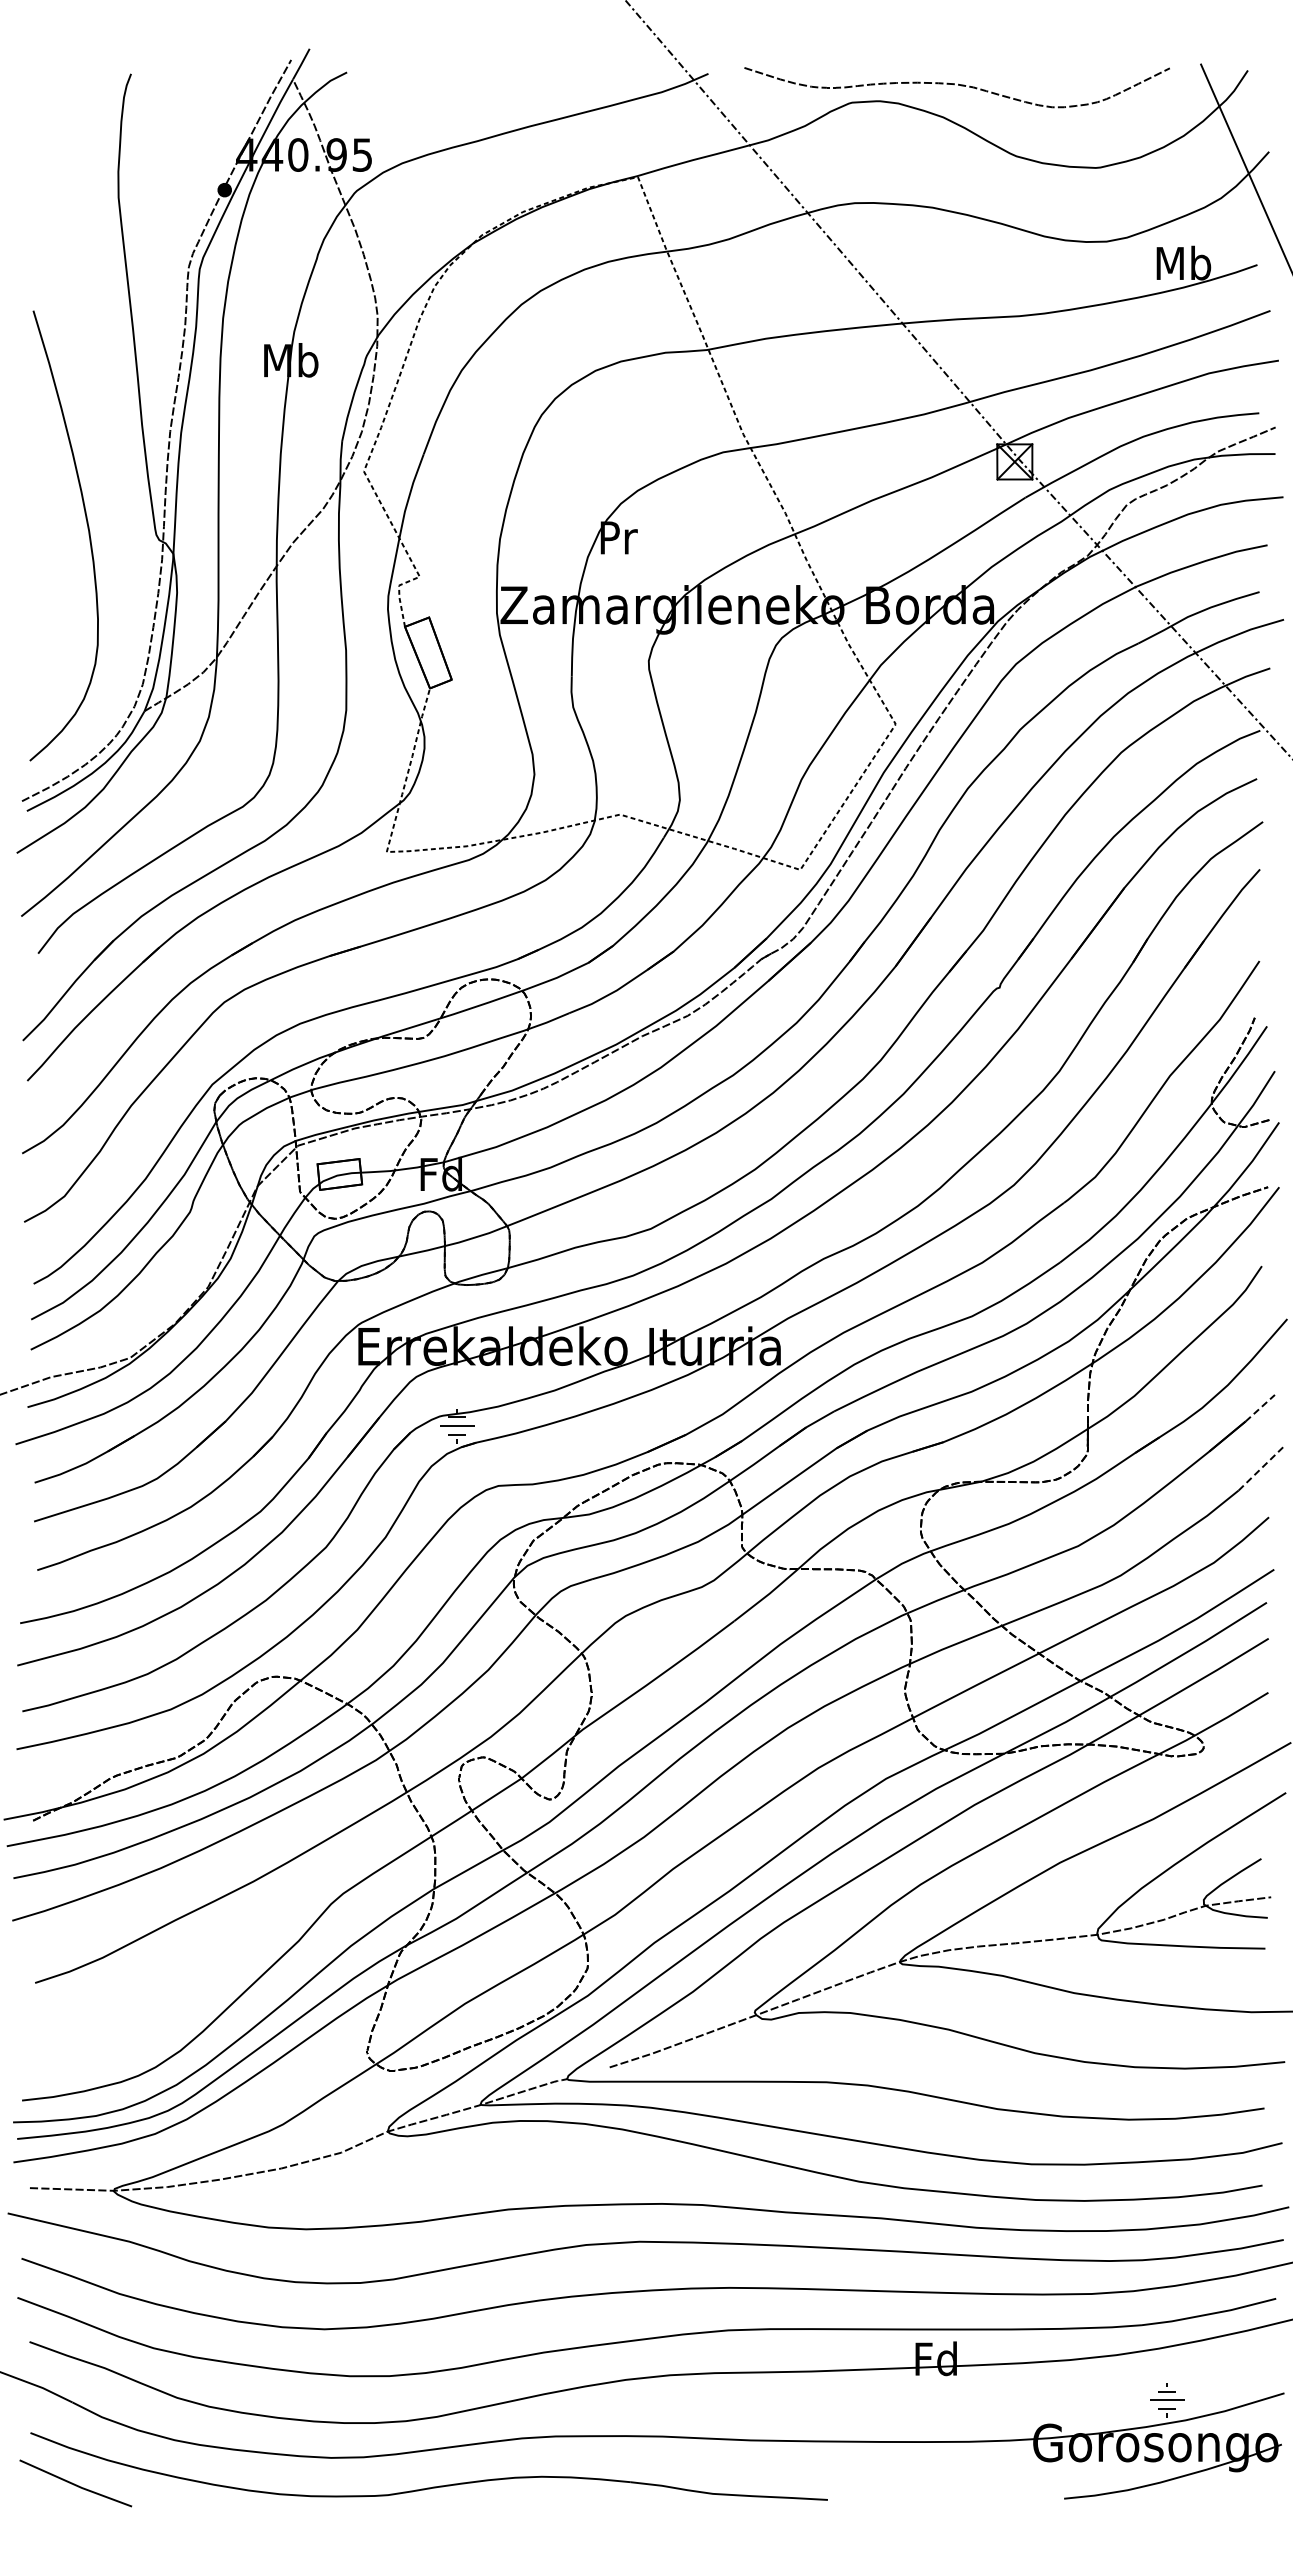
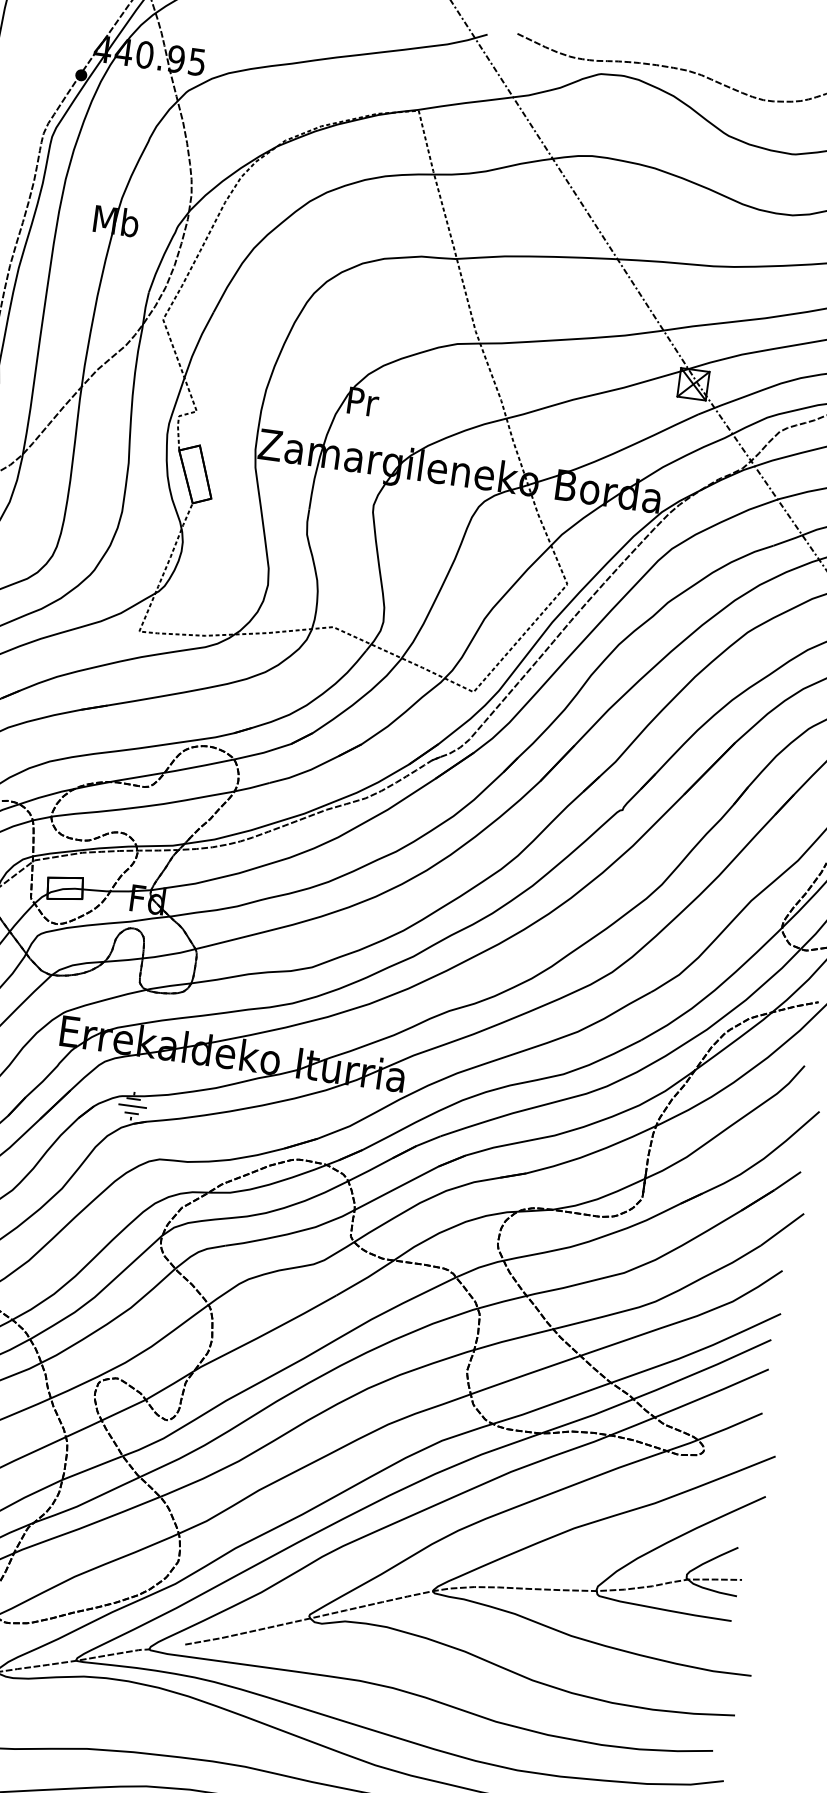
line: (1260, 1408) -> (787, 1181), dashed -> solid
line: (1262, 1467) -> (782, 1229), dashed -> solid

